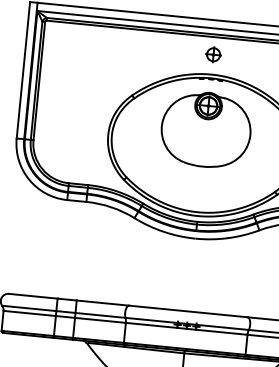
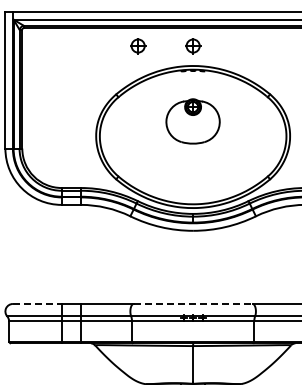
part: (159, 49) -> (138, 46), added
part: (205, 129) -> (192, 121), size x0.6
line: (33, 295) -> (37, 303), solid -> dashed
line: (188, 311) -> (193, 303), solid -> dashed

